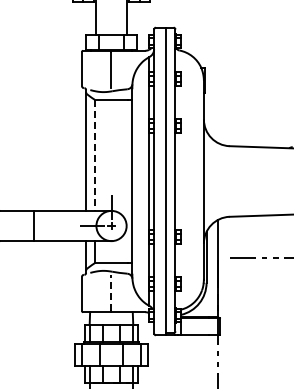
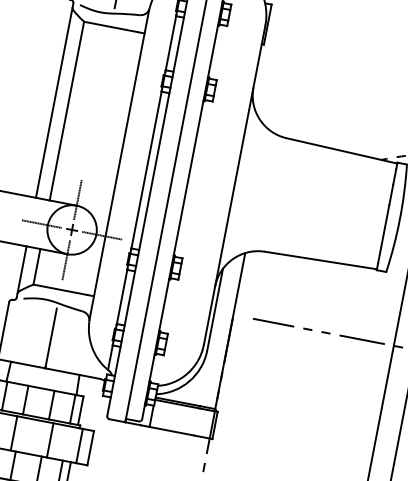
line: (94, 155) -> (66, 111), dashed -> solid
line: (111, 292) -> (51, 336), dashed -> solid

